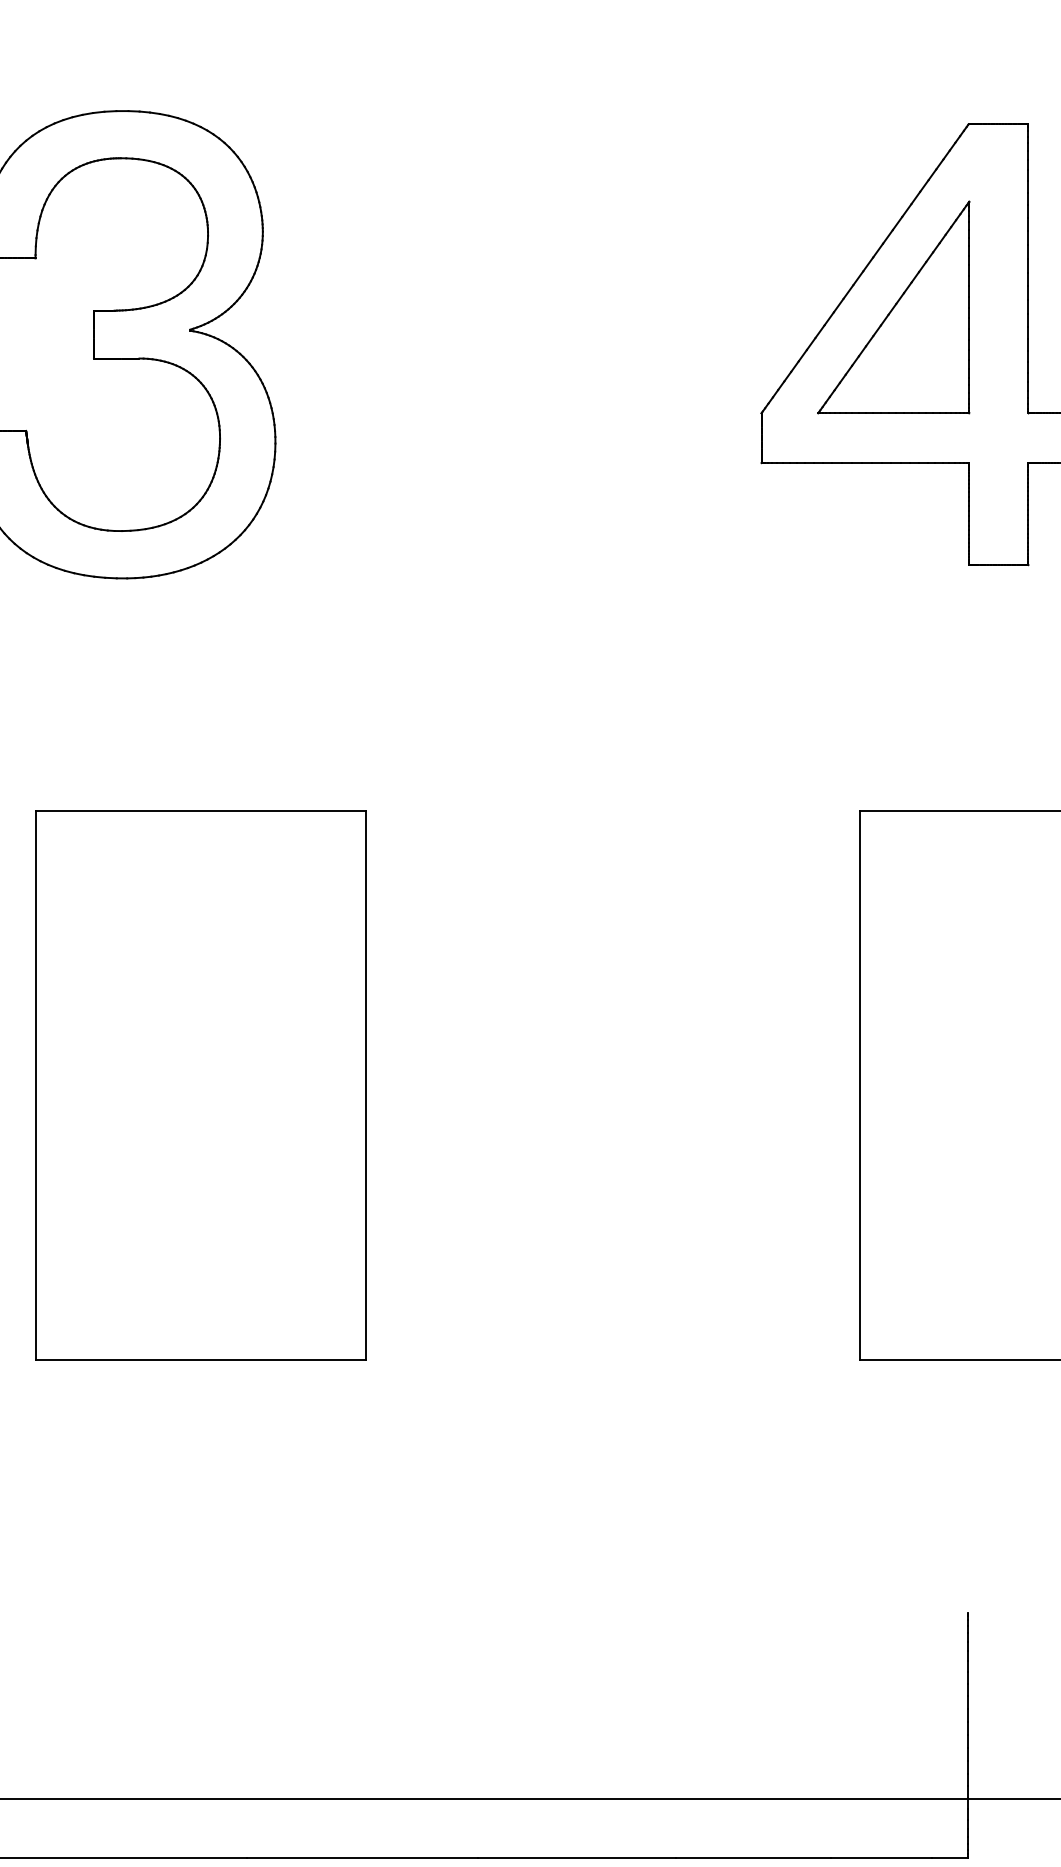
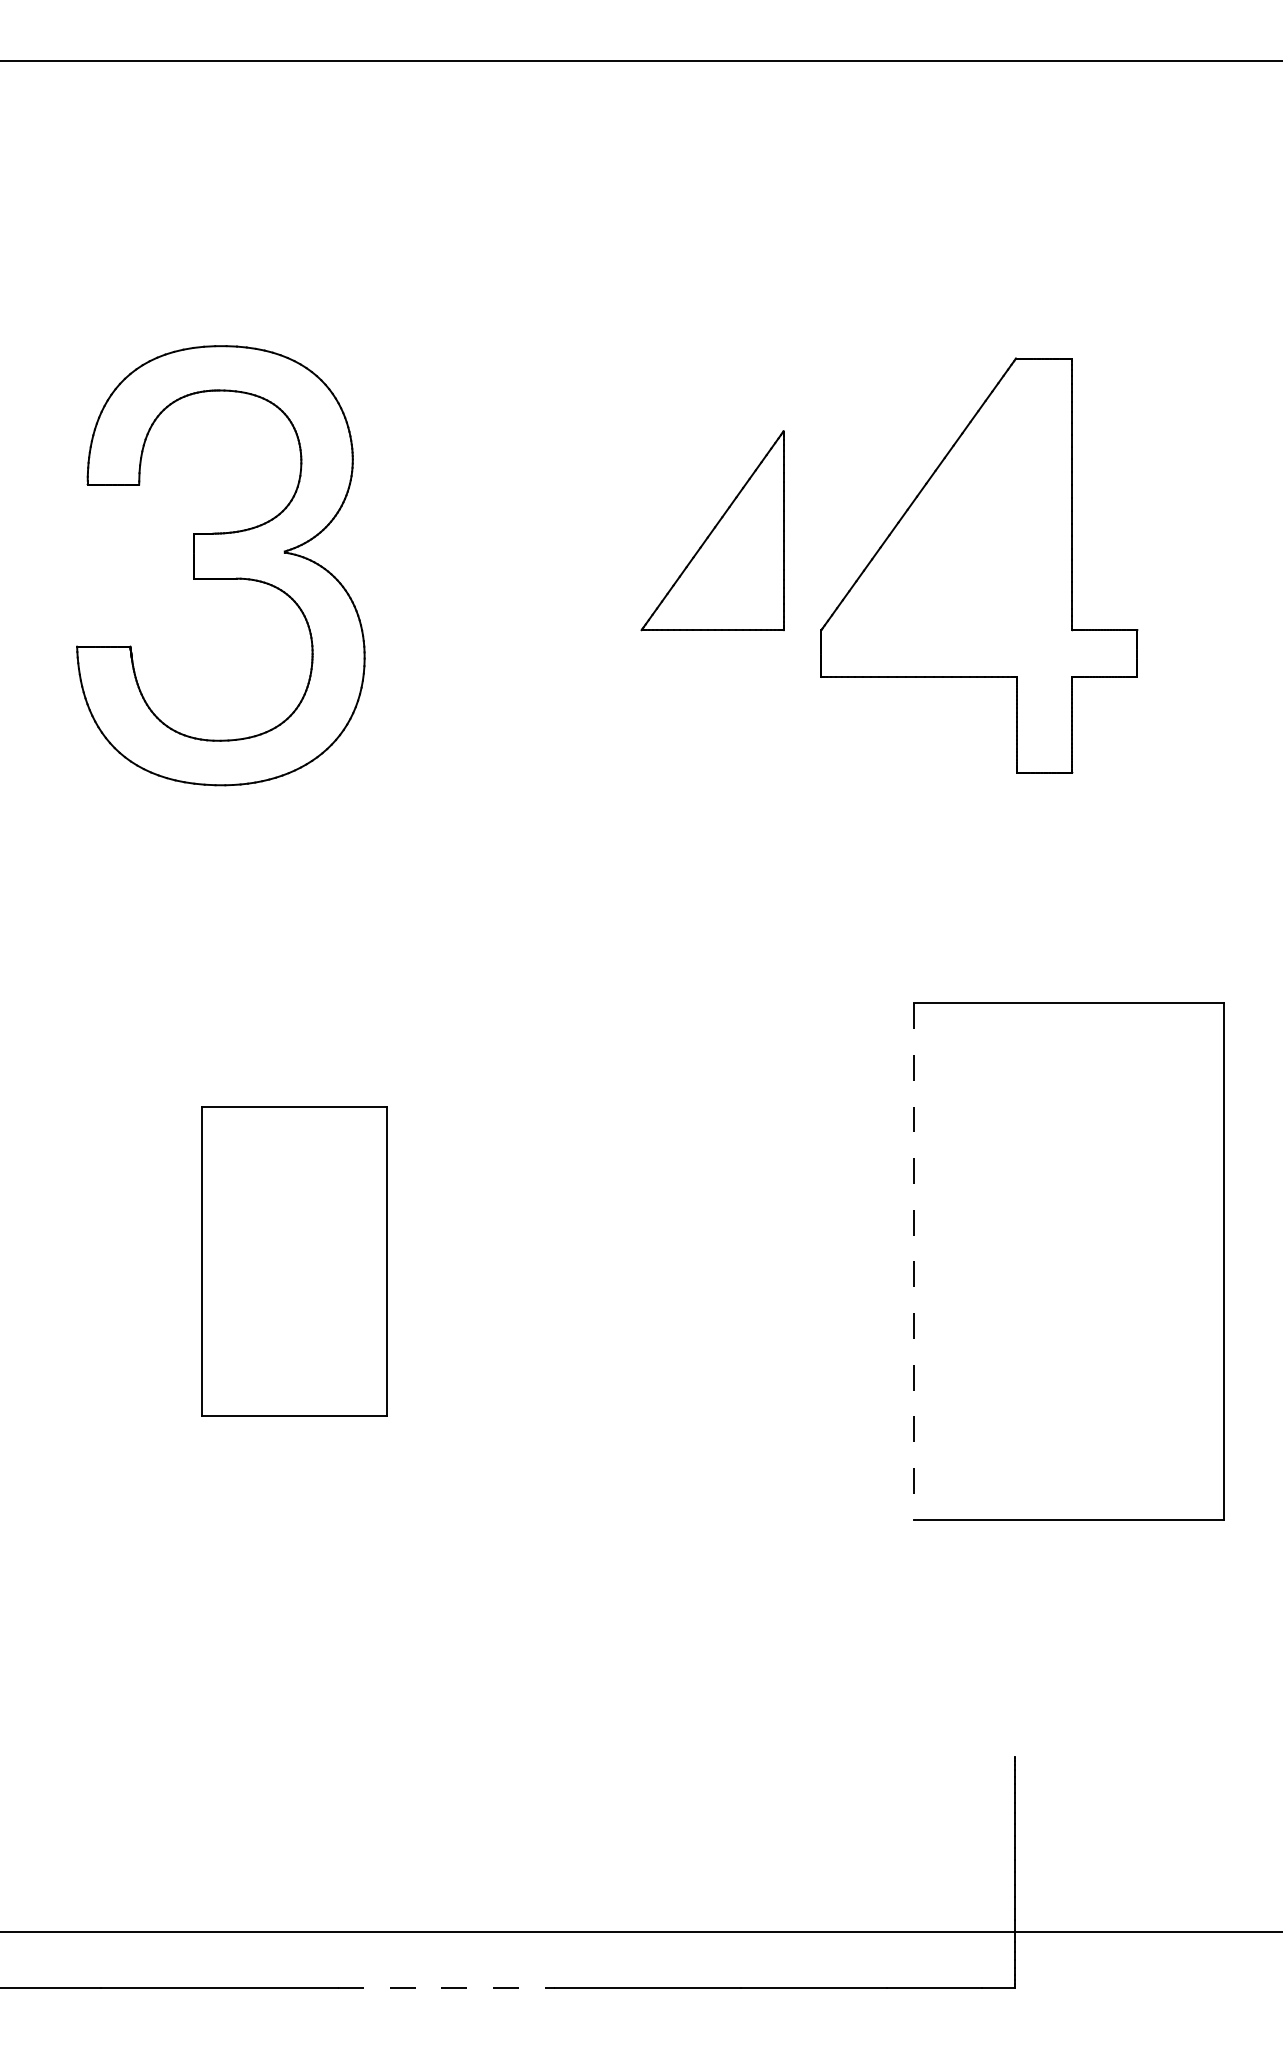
part: (893, 307) -> (712, 530), moved
part: (200, 1085) -> (294, 1261), size x0.6
line: (859, 1085) -> (913, 1261), solid -> dashed
line: (363, 1857) -> (447, 1987), solid -> dashed

